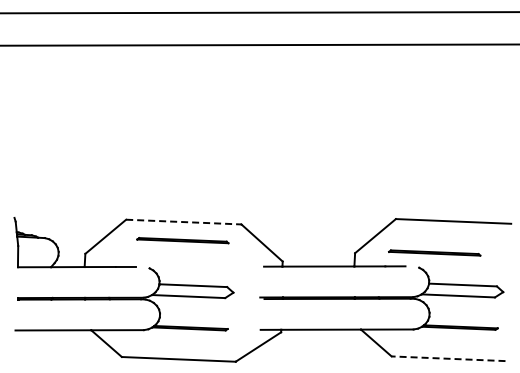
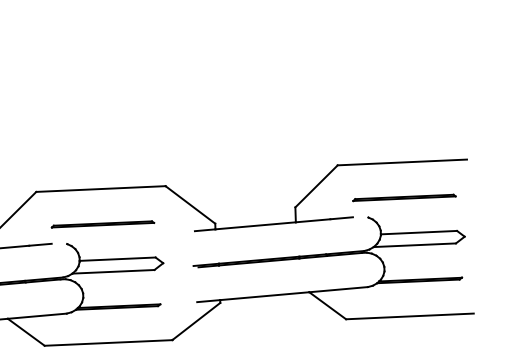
line: (183, 222) -> (100, 189), dashed -> solid
line: (182, 240) -> (102, 224), moved
line: (434, 252) -> (404, 197), moved
line: (448, 358) -> (409, 316), dashed -> solid

